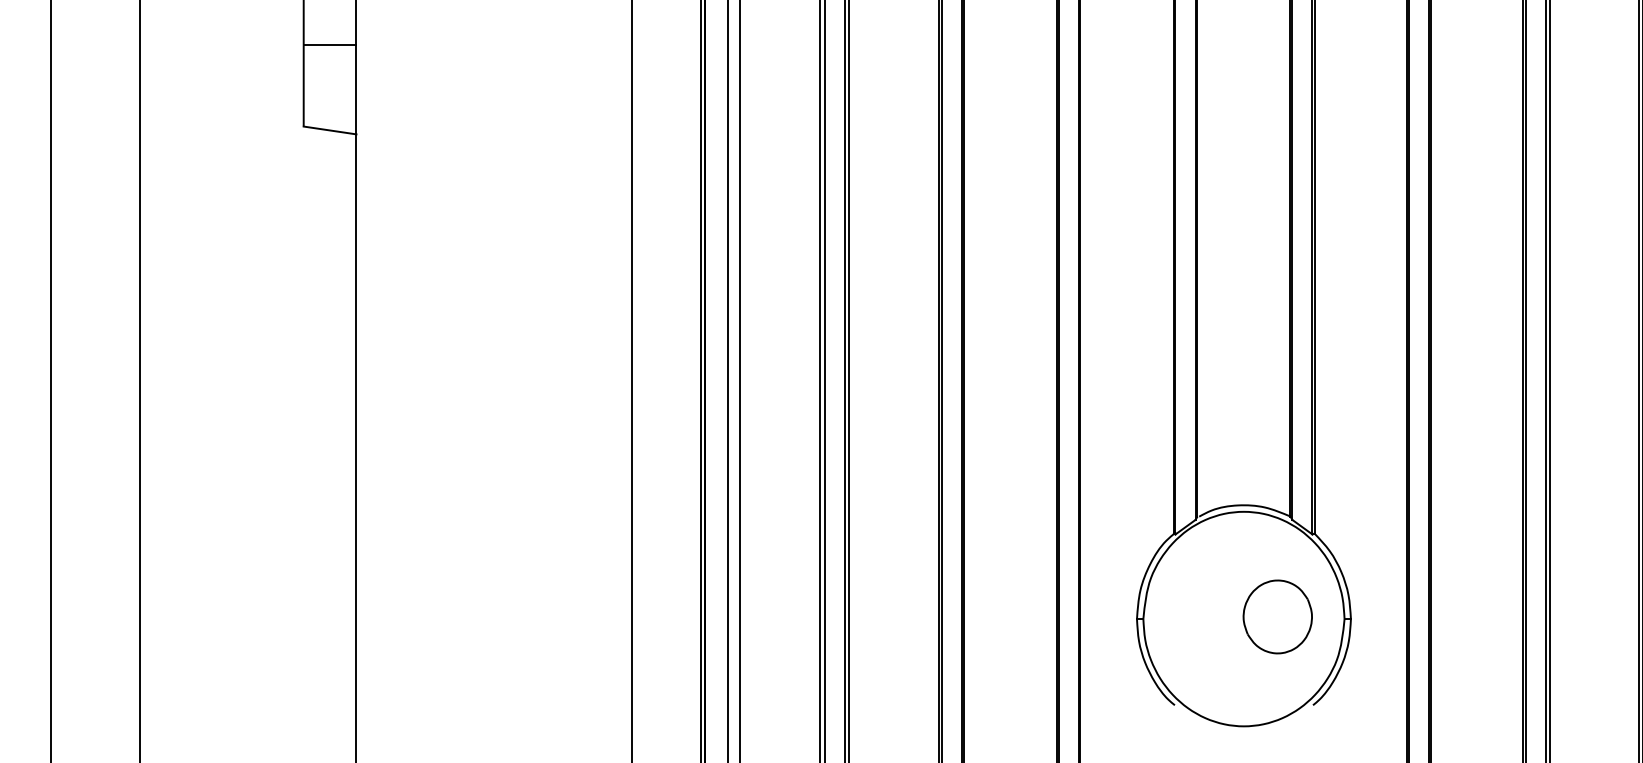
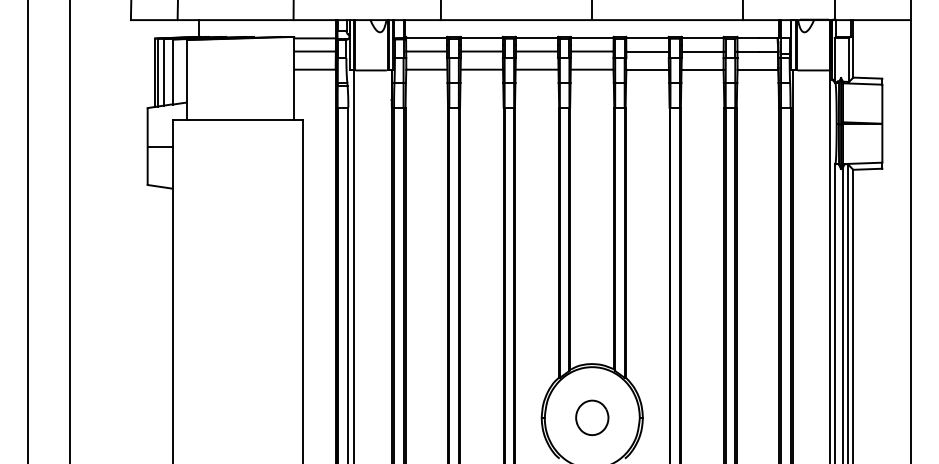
part: (1278, 616) -> (592, 417), moved

